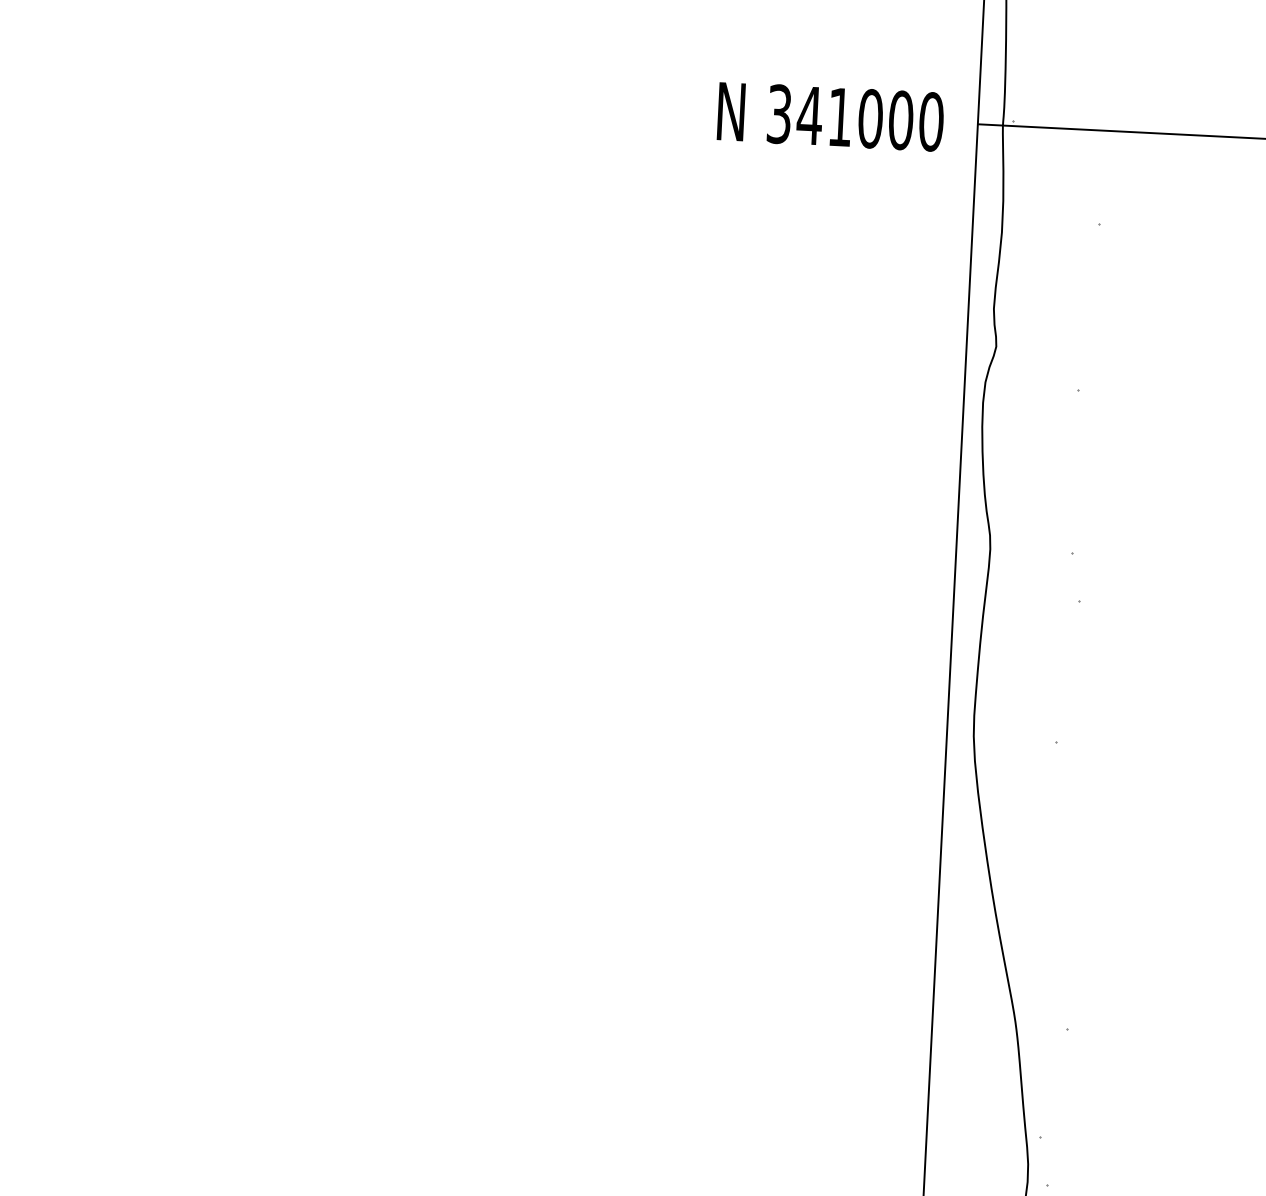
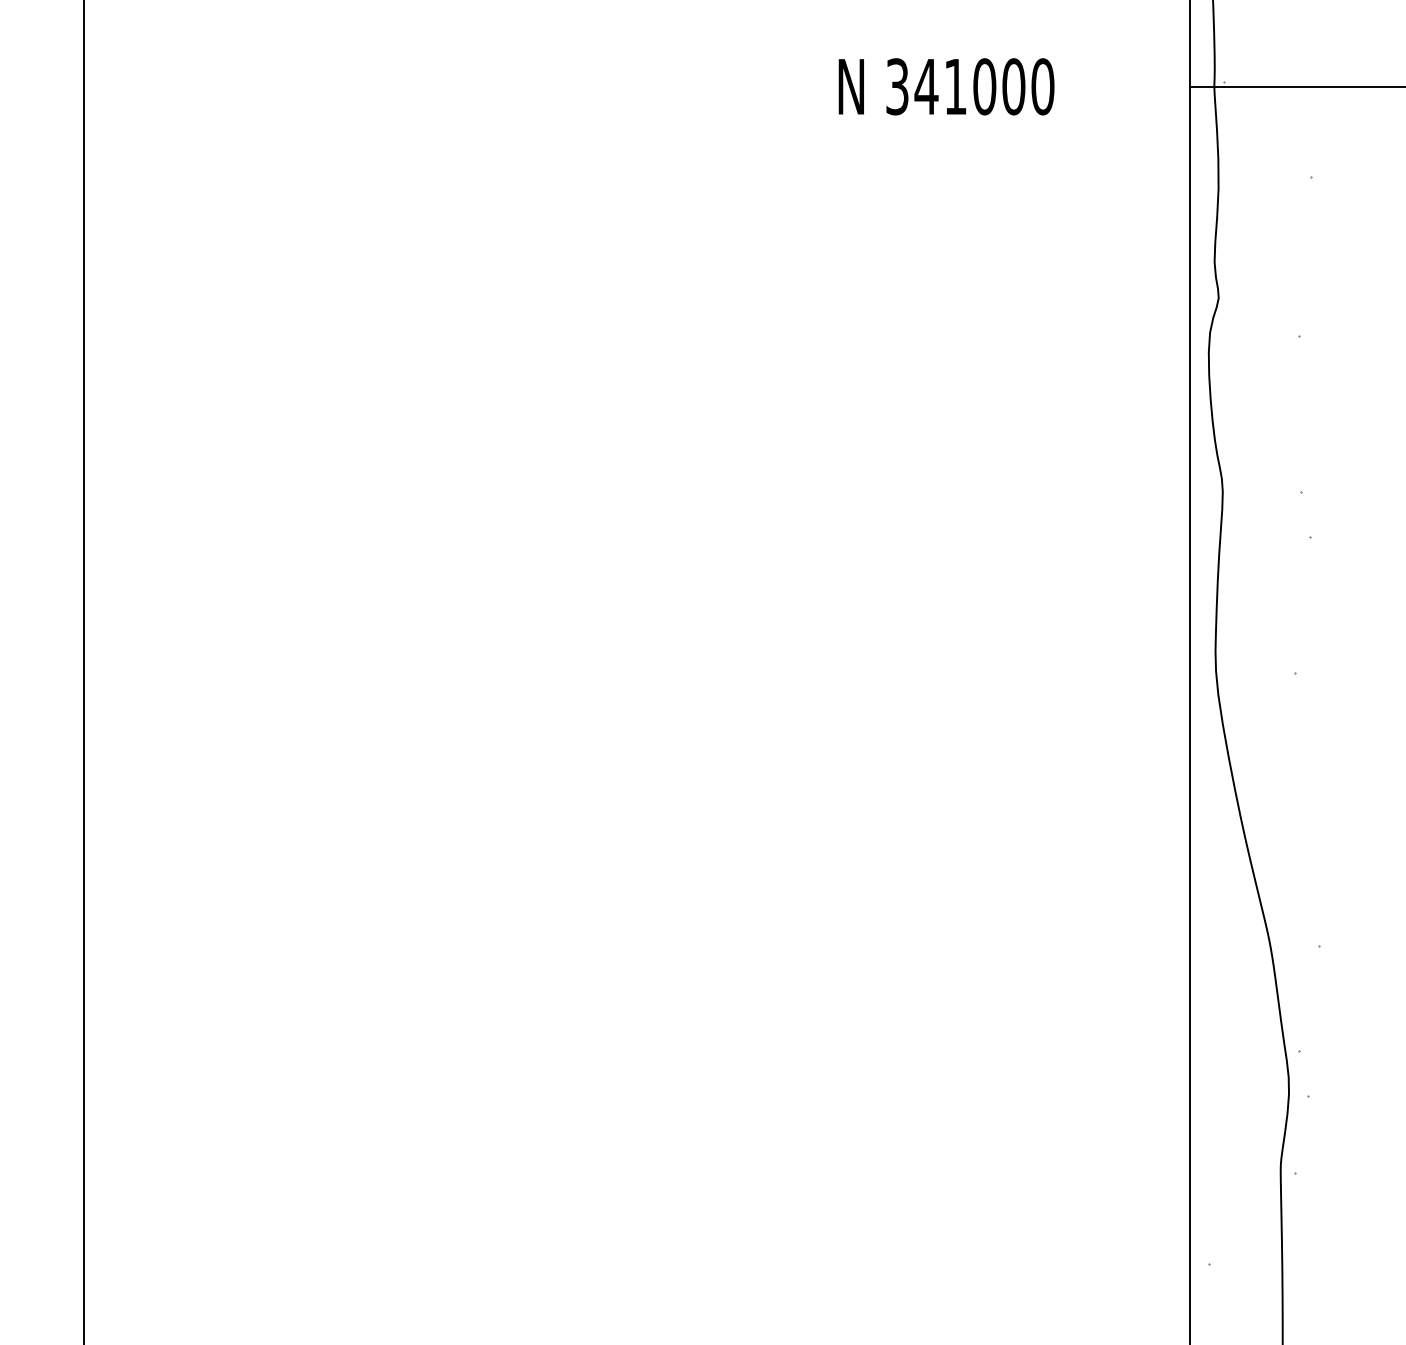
text: (830, 116) -> (946, 86), moved

